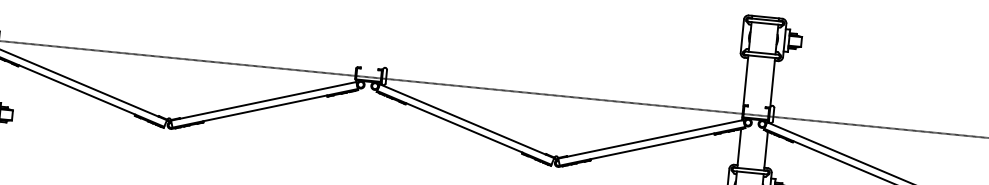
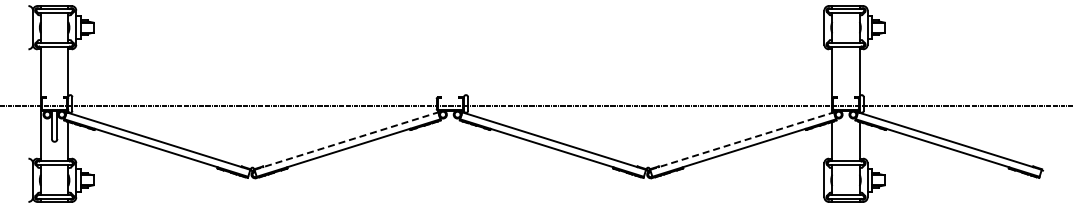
line: (263, 100) -> (346, 140), solid -> dashed
line: (651, 138) -> (742, 140), solid -> dashed

